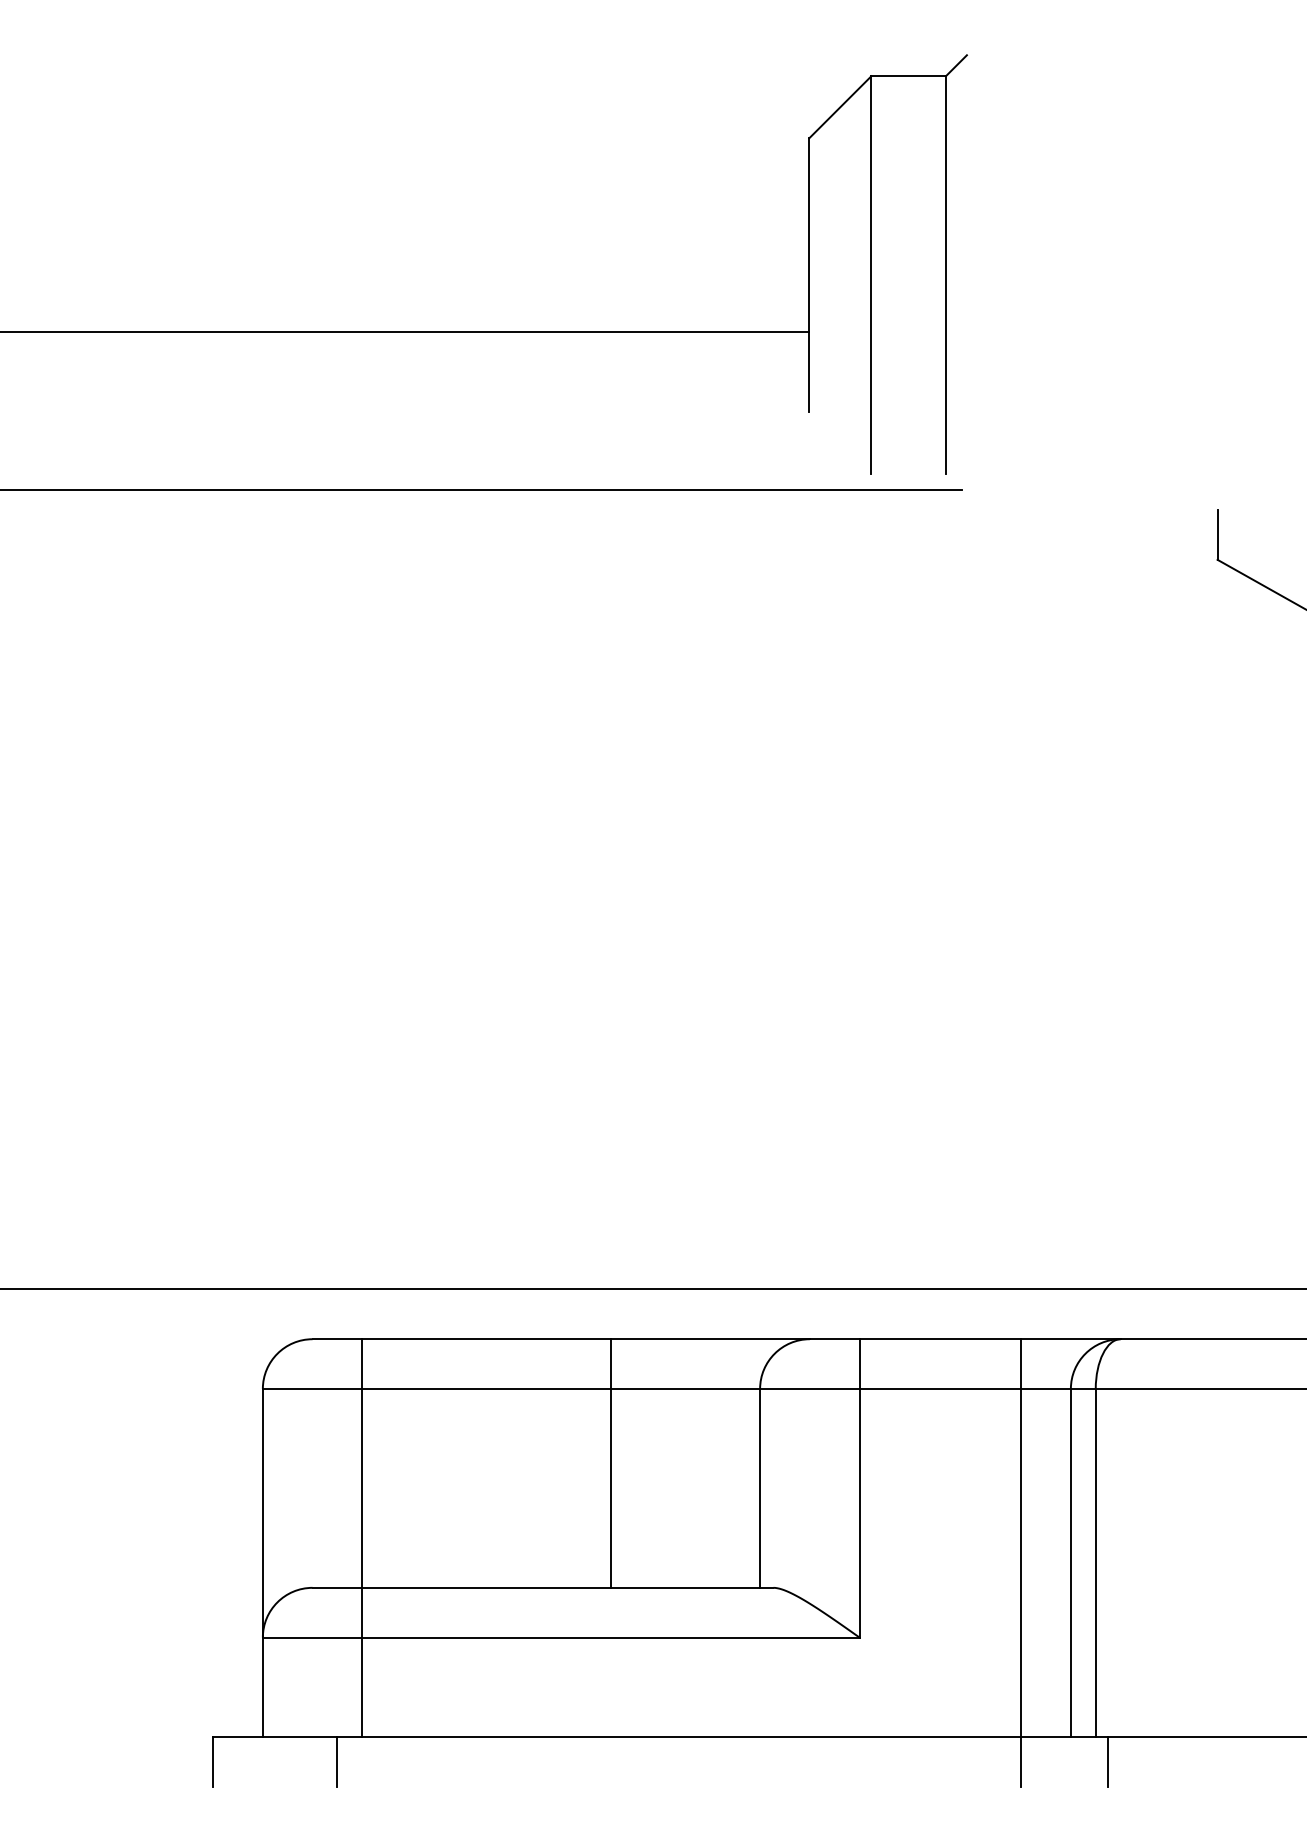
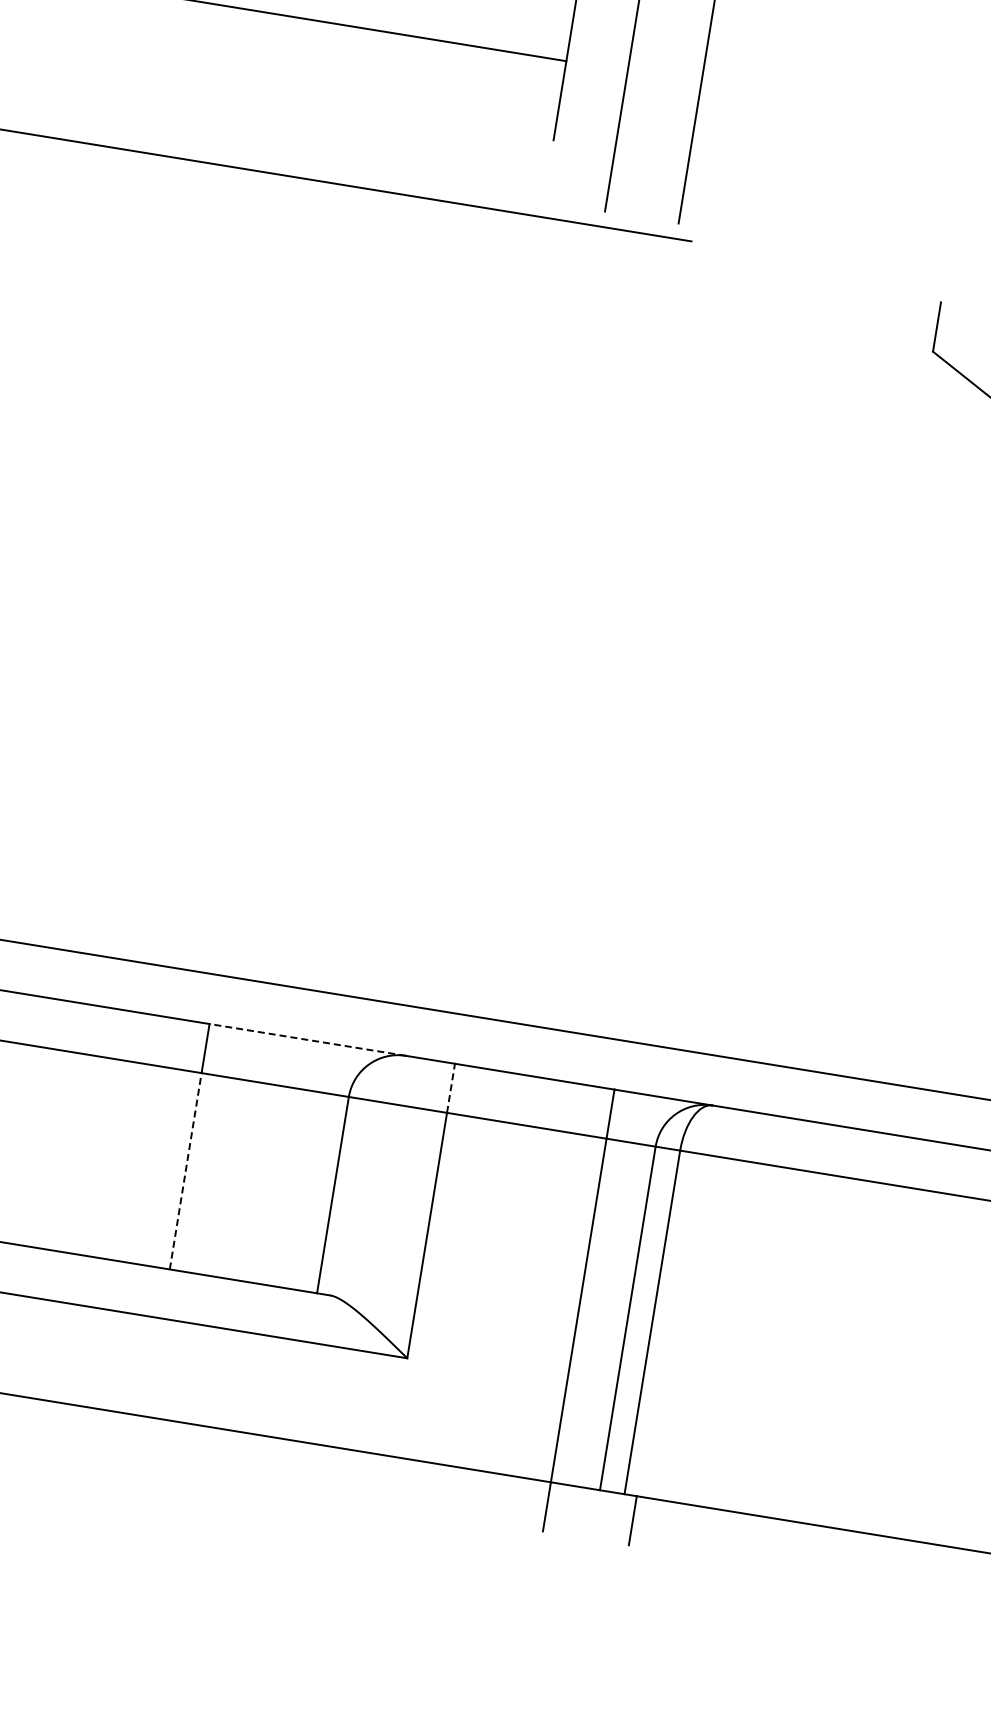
line: (709, 1339) -> (306, 1040), solid -> dashed
line: (859, 1364) -> (450, 1088), solid -> dashed
line: (610, 1487) -> (185, 1170), solid -> dashed

